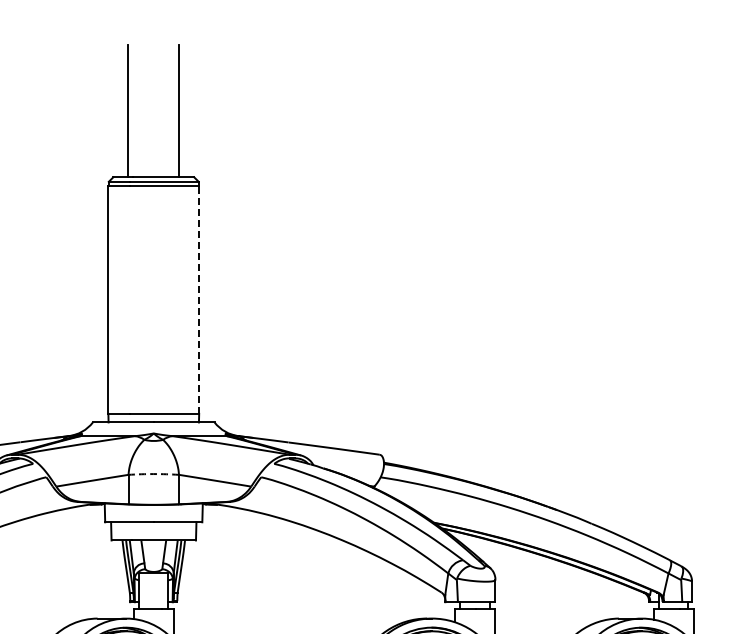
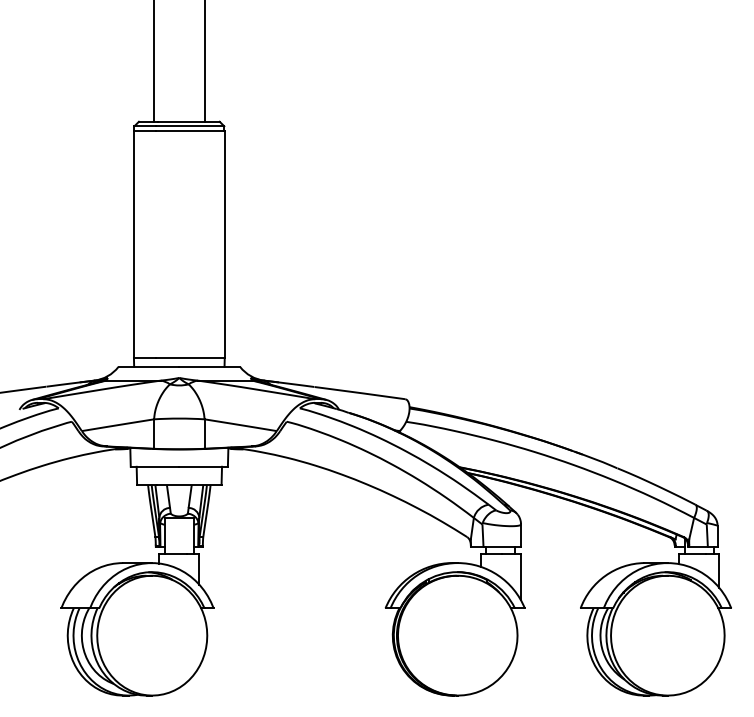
line: (198, 300) -> (224, 244), dashed -> solid
arc: (153, 474) -> (179, 418), dashed -> solid

